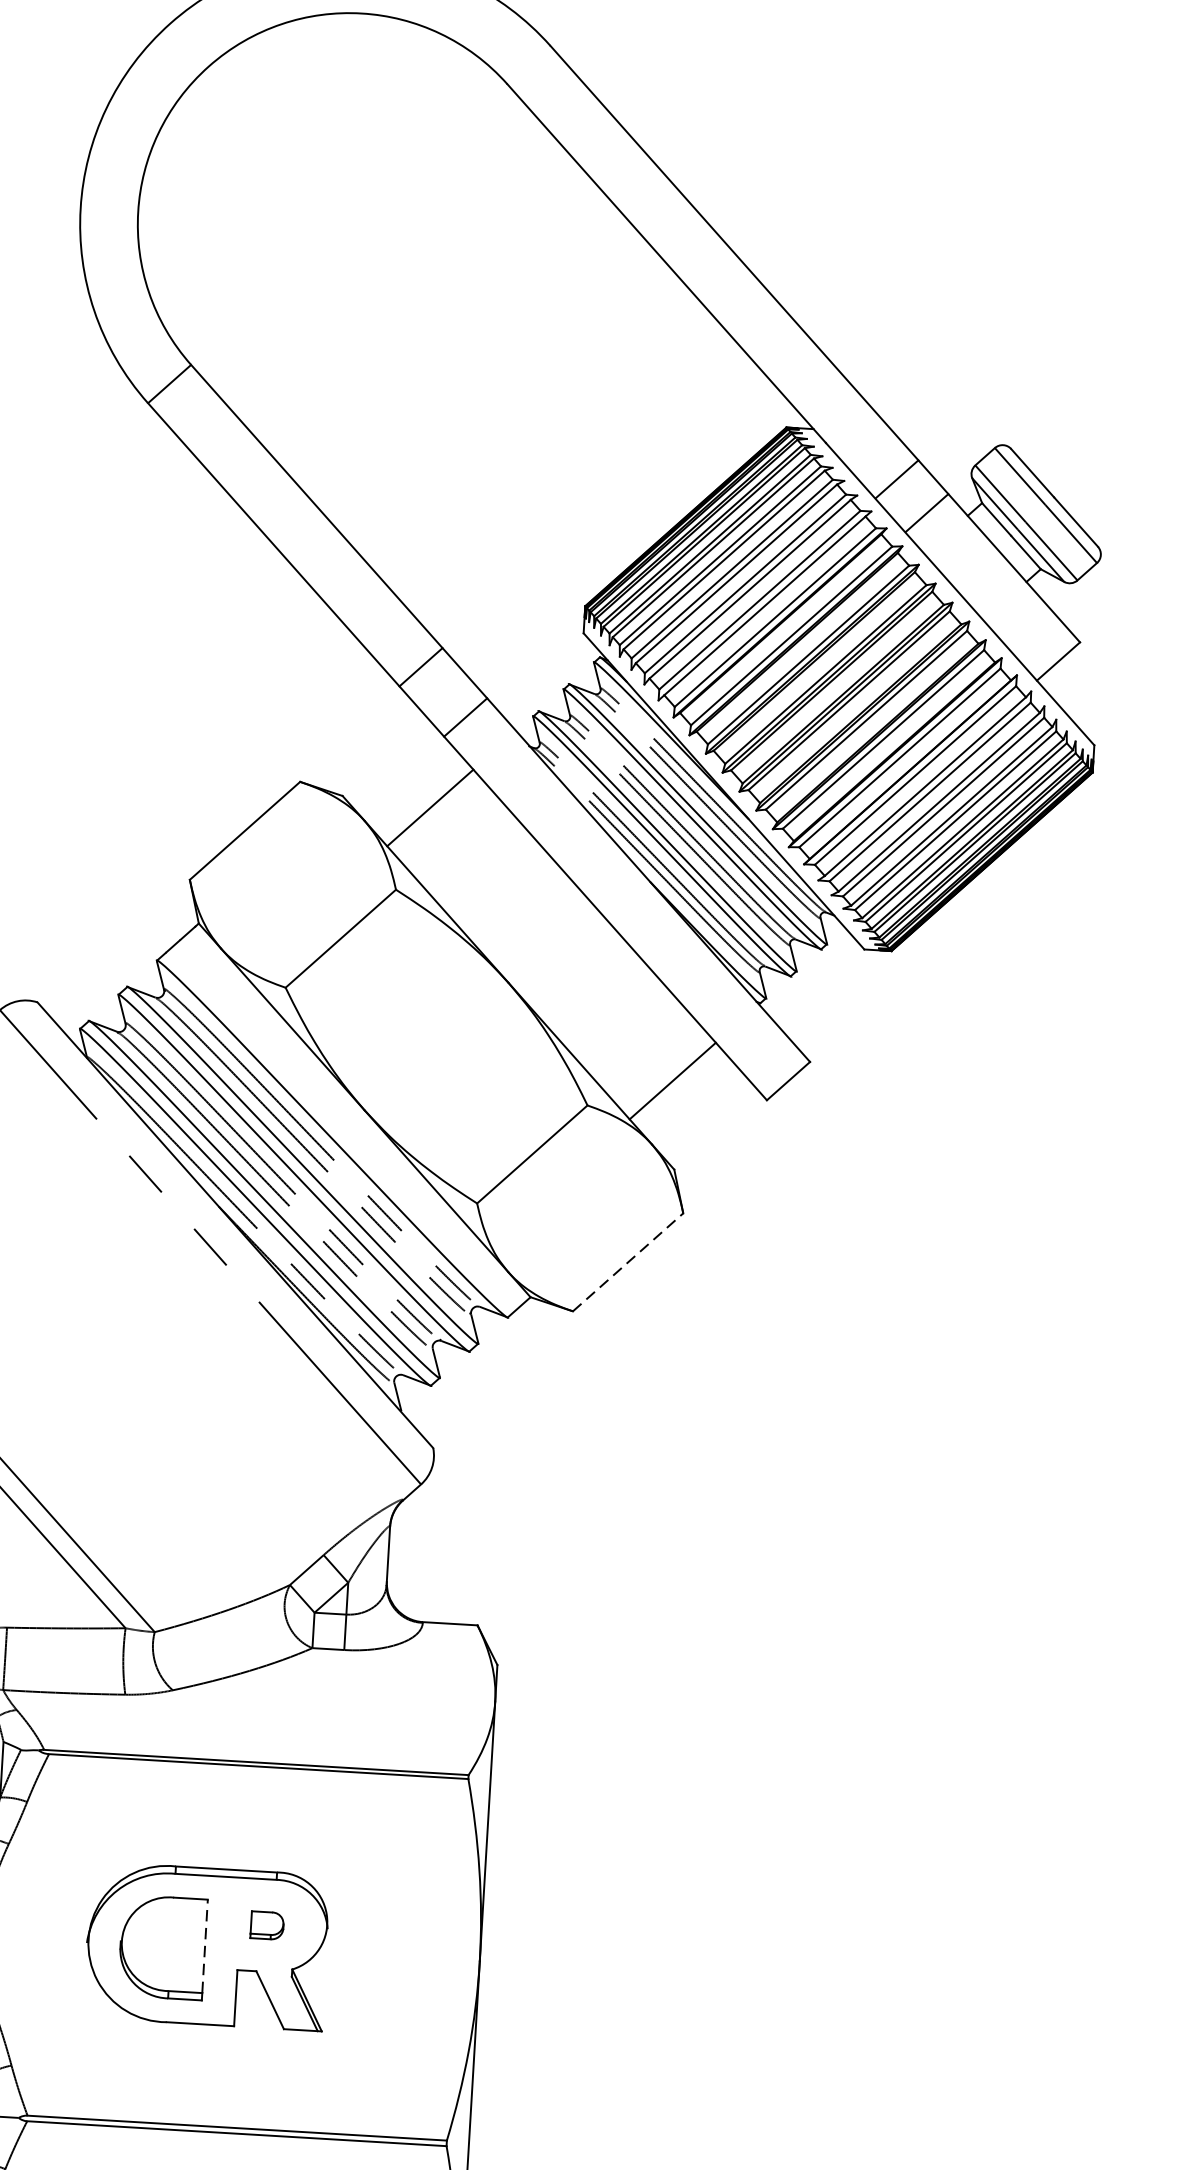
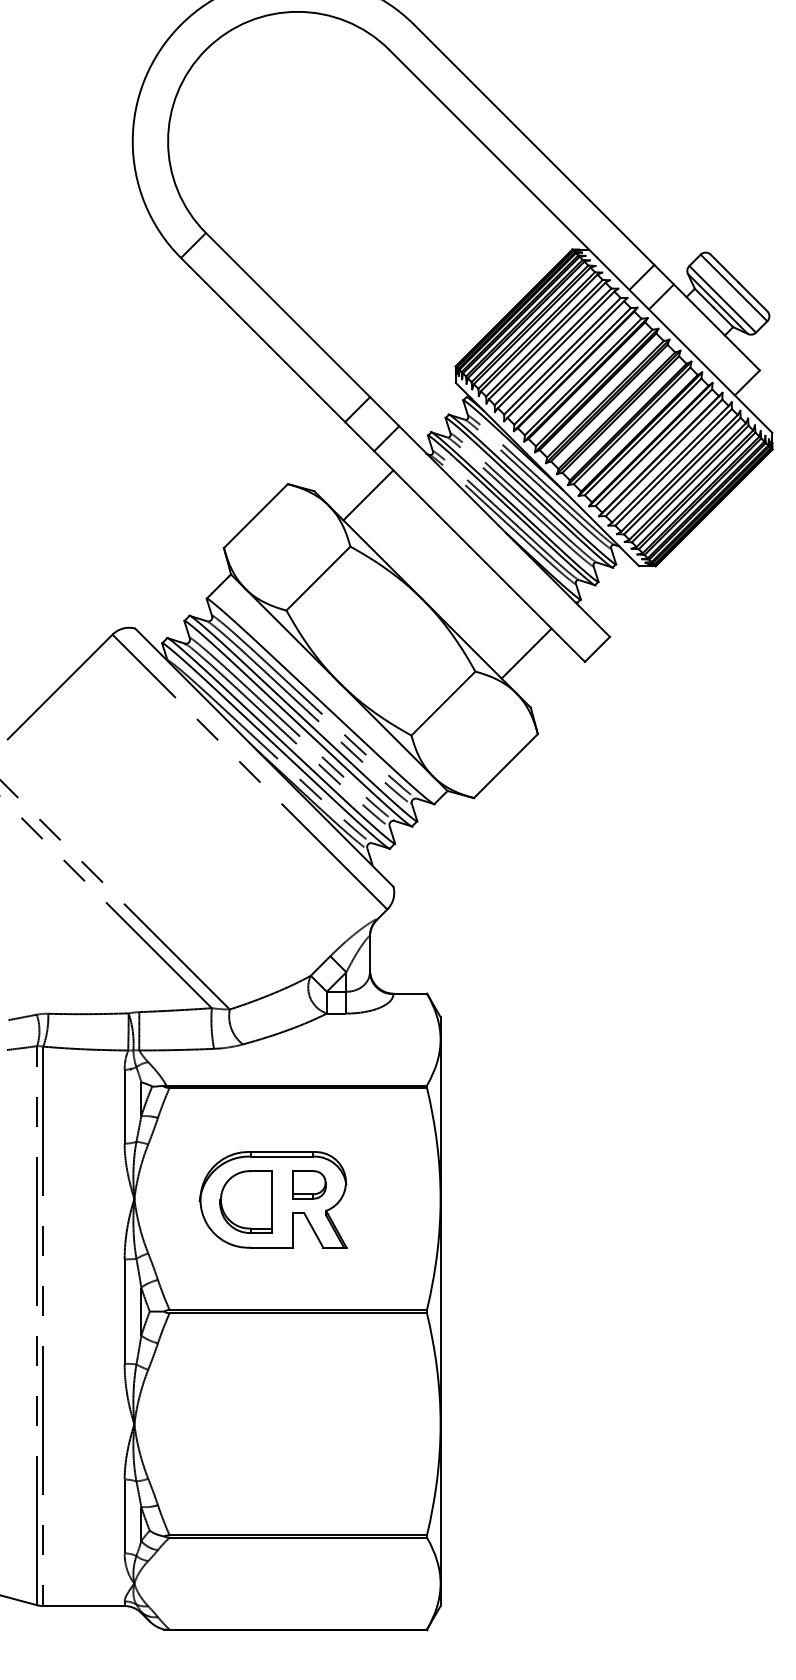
line: (629, 1261) -> (506, 765), dashed -> solid
part: (267, 1924) -> (309, 1184), size x1.67
line: (205, 1945) -> (272, 1199), dashed -> solid

